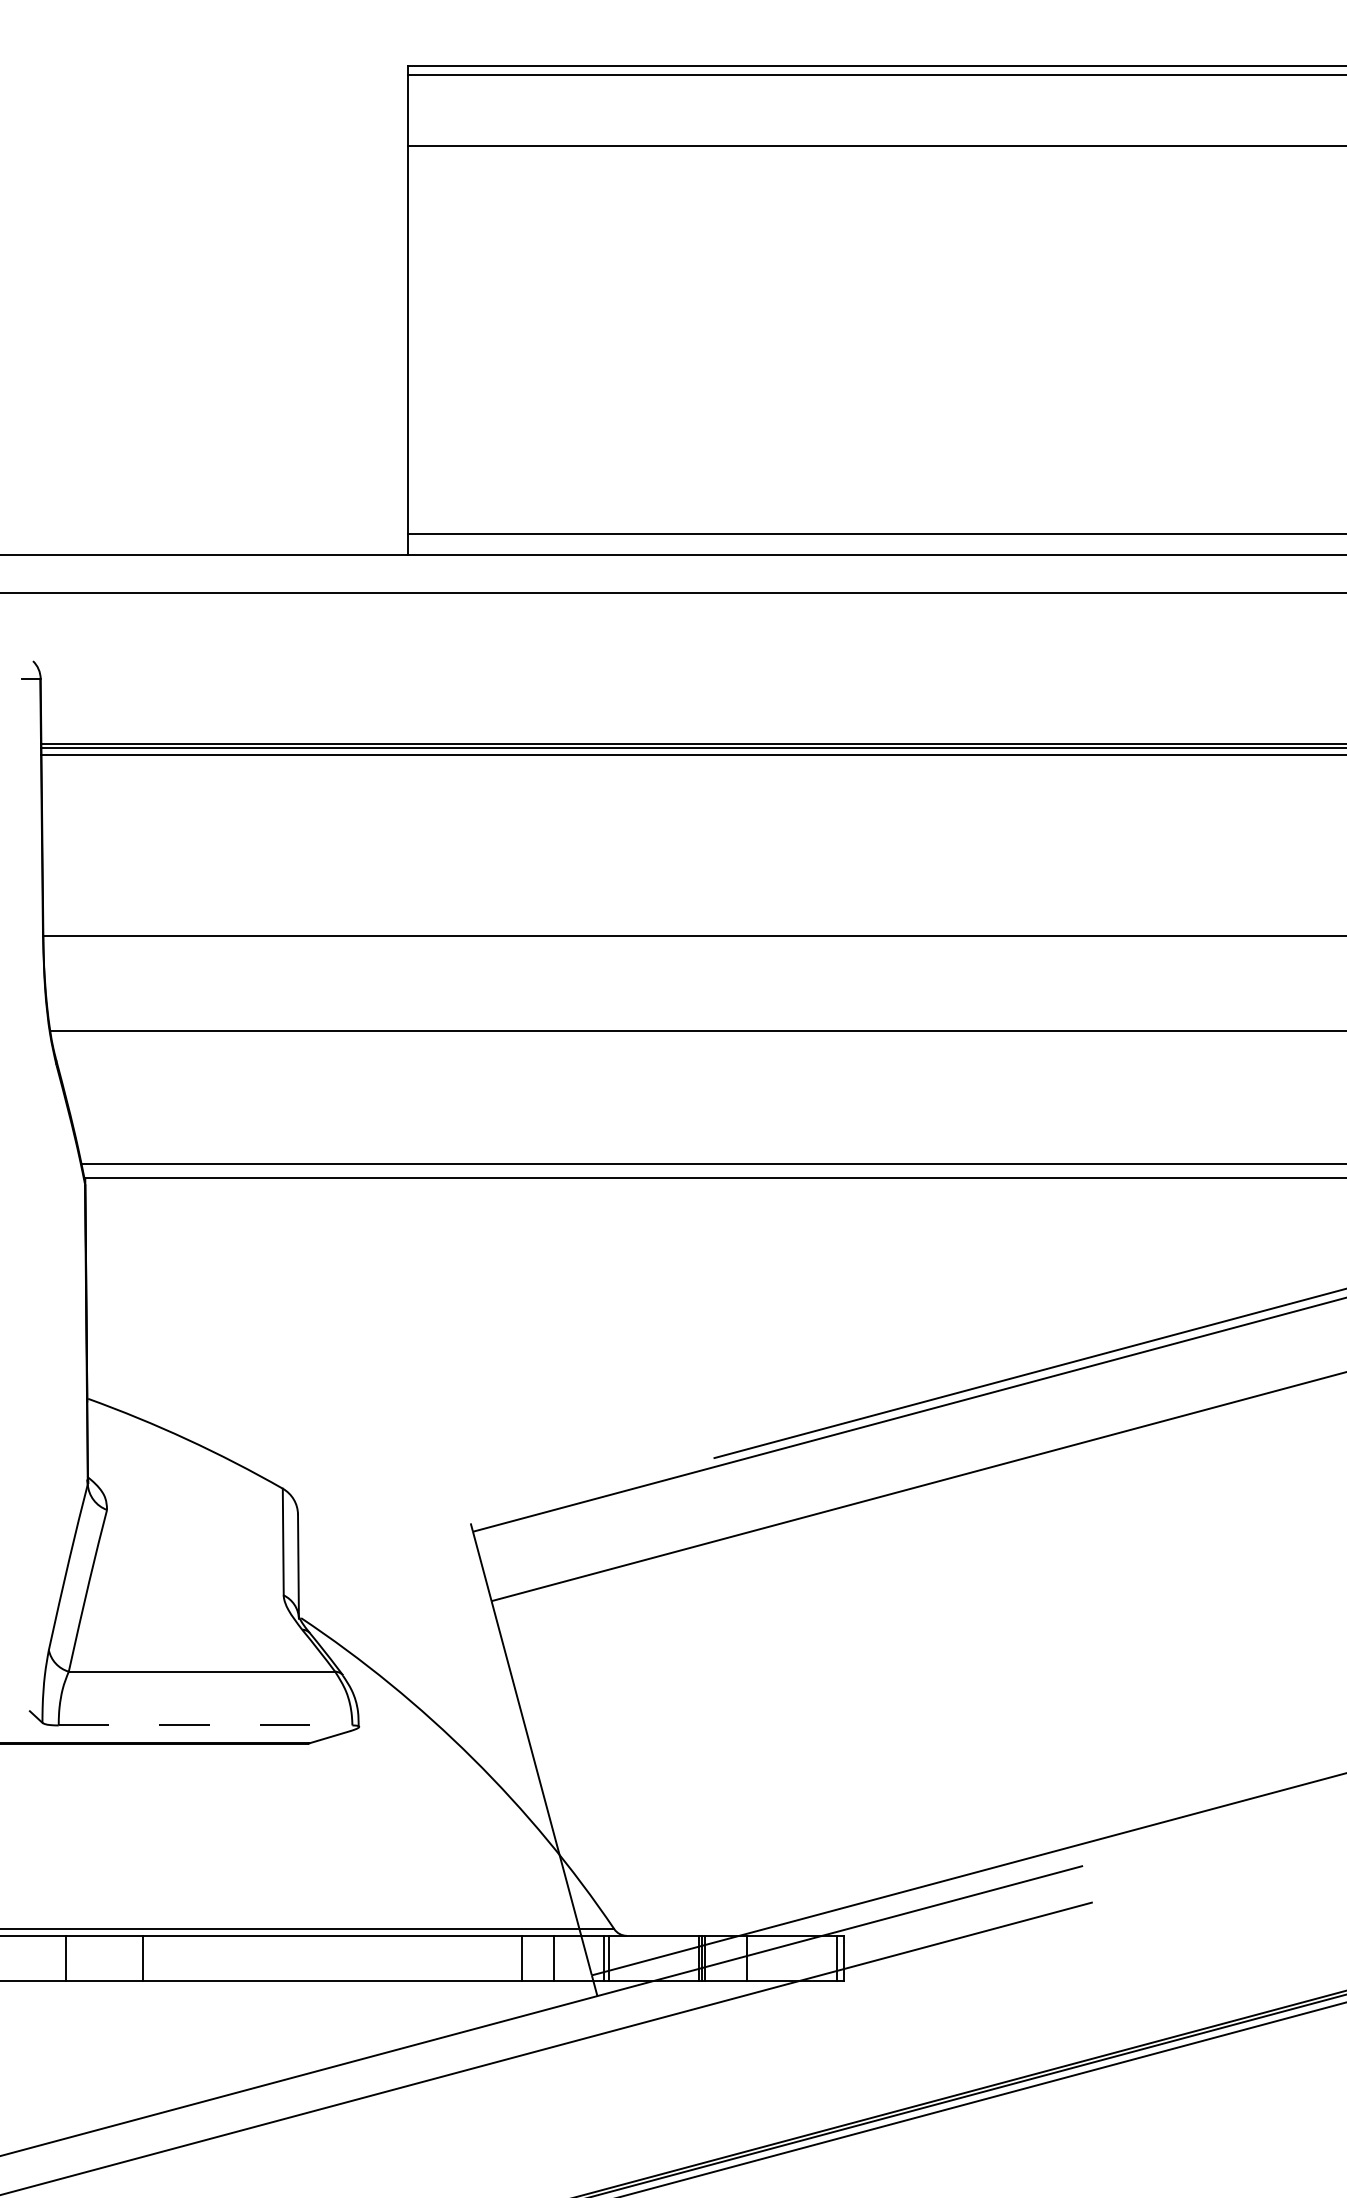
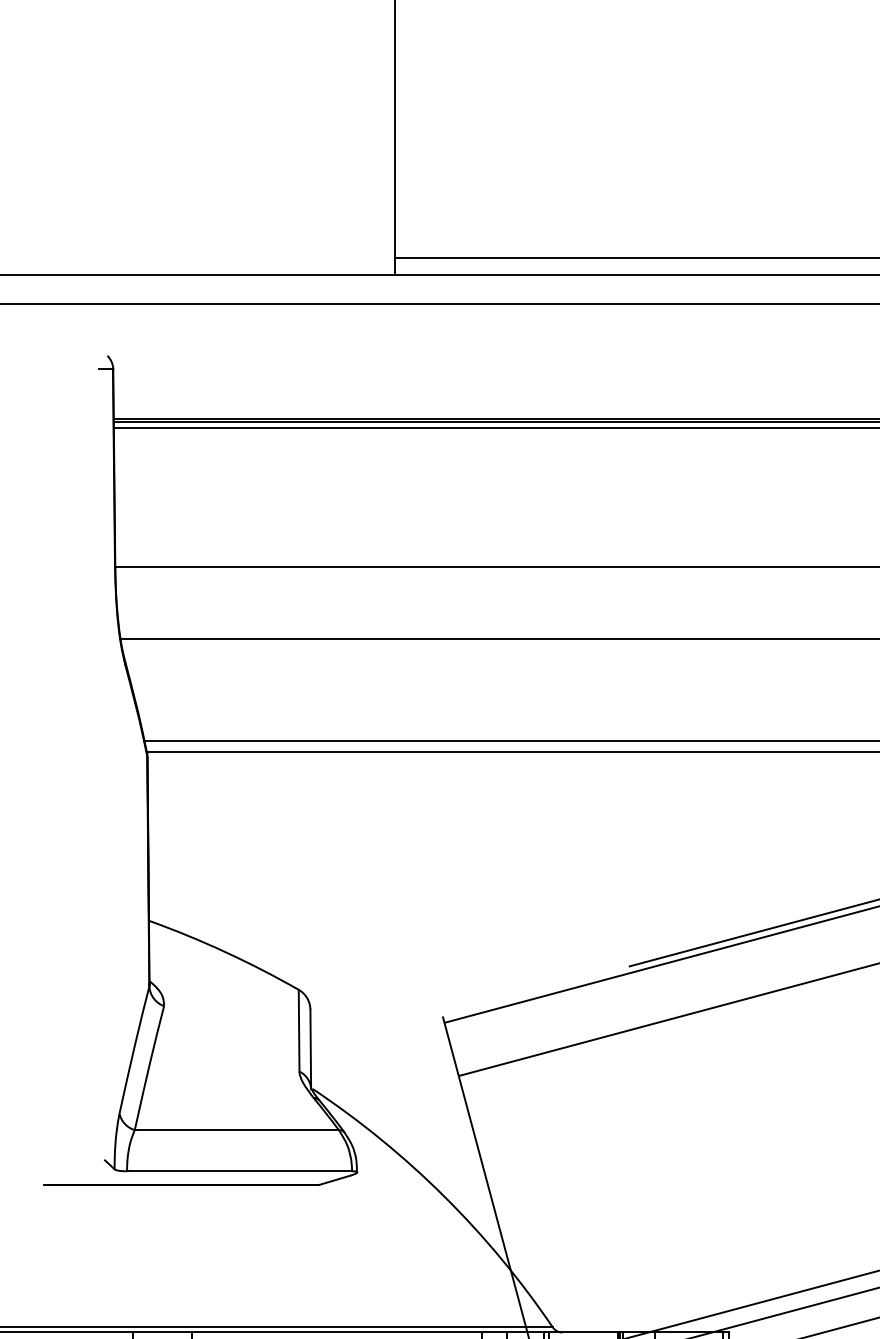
line: (205, 1725) -> (239, 1171), dashed -> solid

